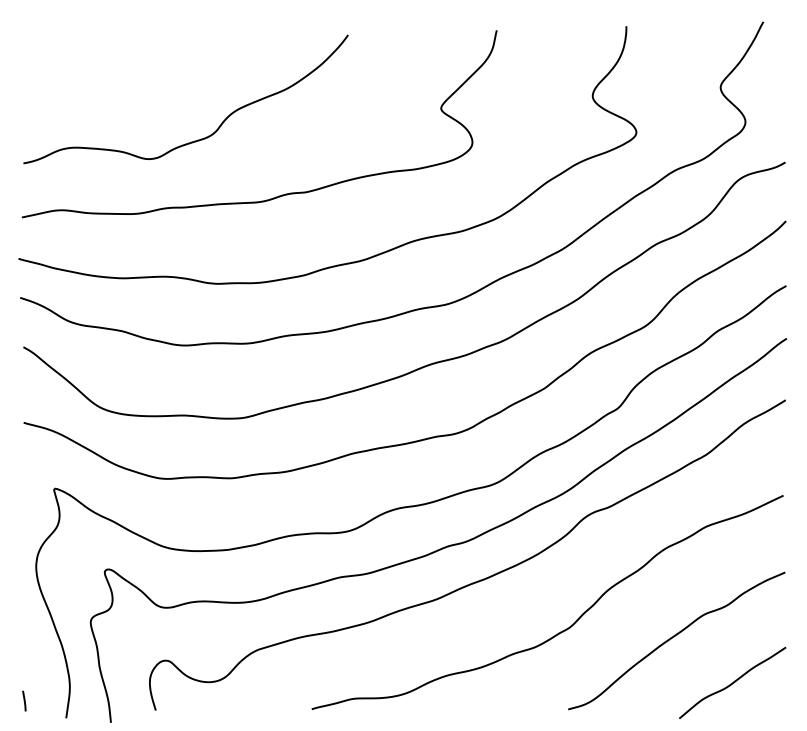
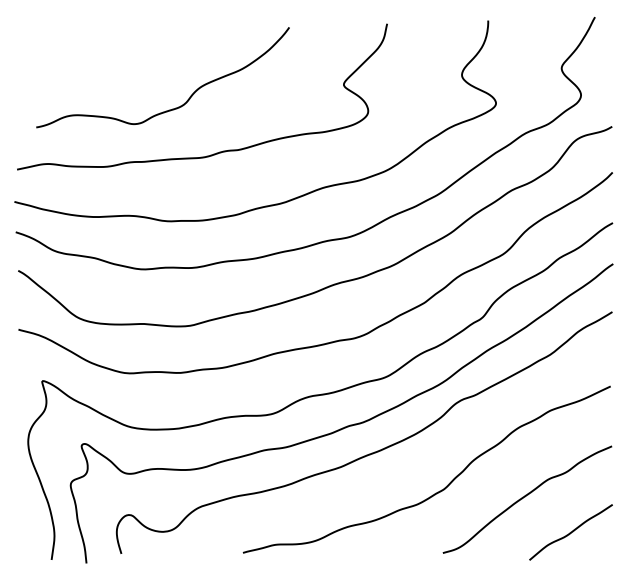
curve: (198, 139) -> (172, 108), moved
line: (23, 701) -> (18, 546), removed

